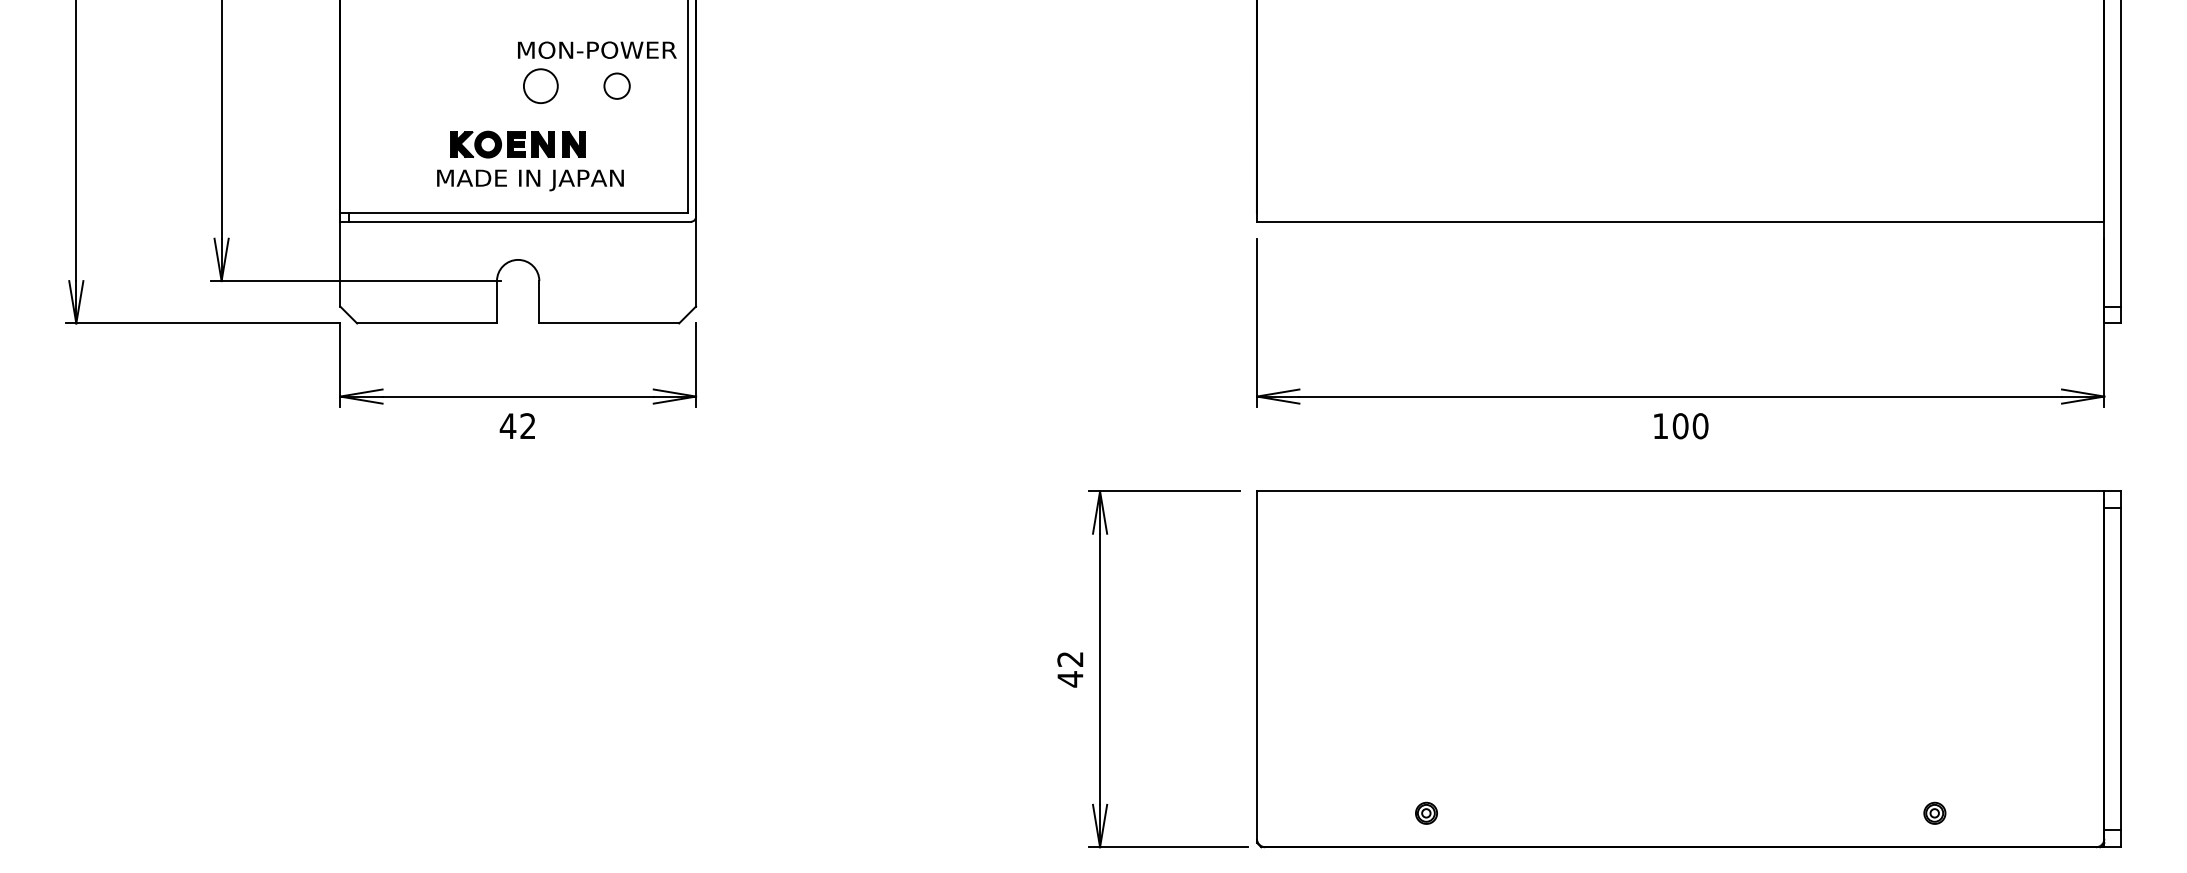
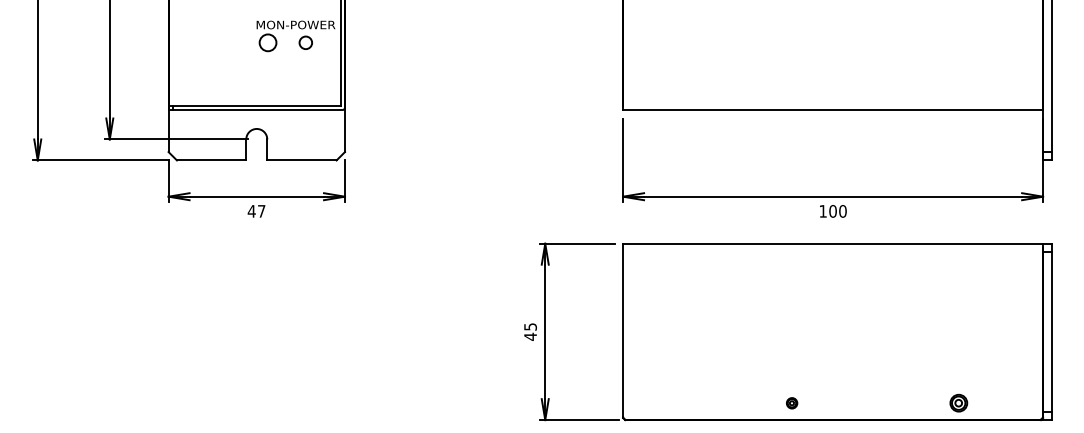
part: (529, 160) -> (262, 79), removed
text: (527, 424) -> (261, 210), 42 -> 47
text: (1070, 658) -> (530, 326), 42 -> 45
part: (1427, 813) -> (792, 403), moved
part: (1935, 813) -> (959, 403), size x1.6

